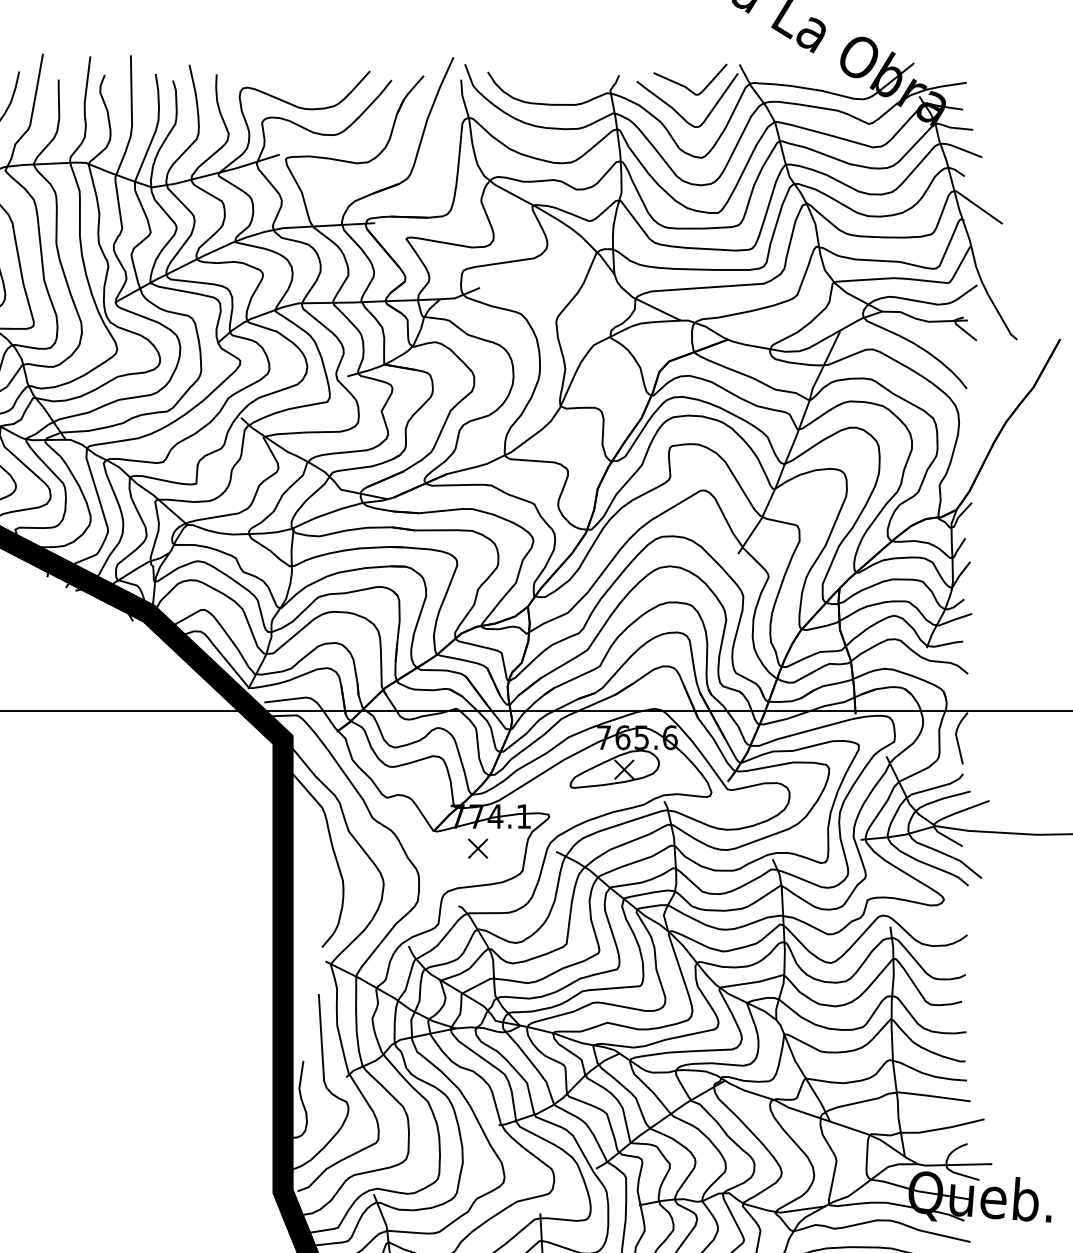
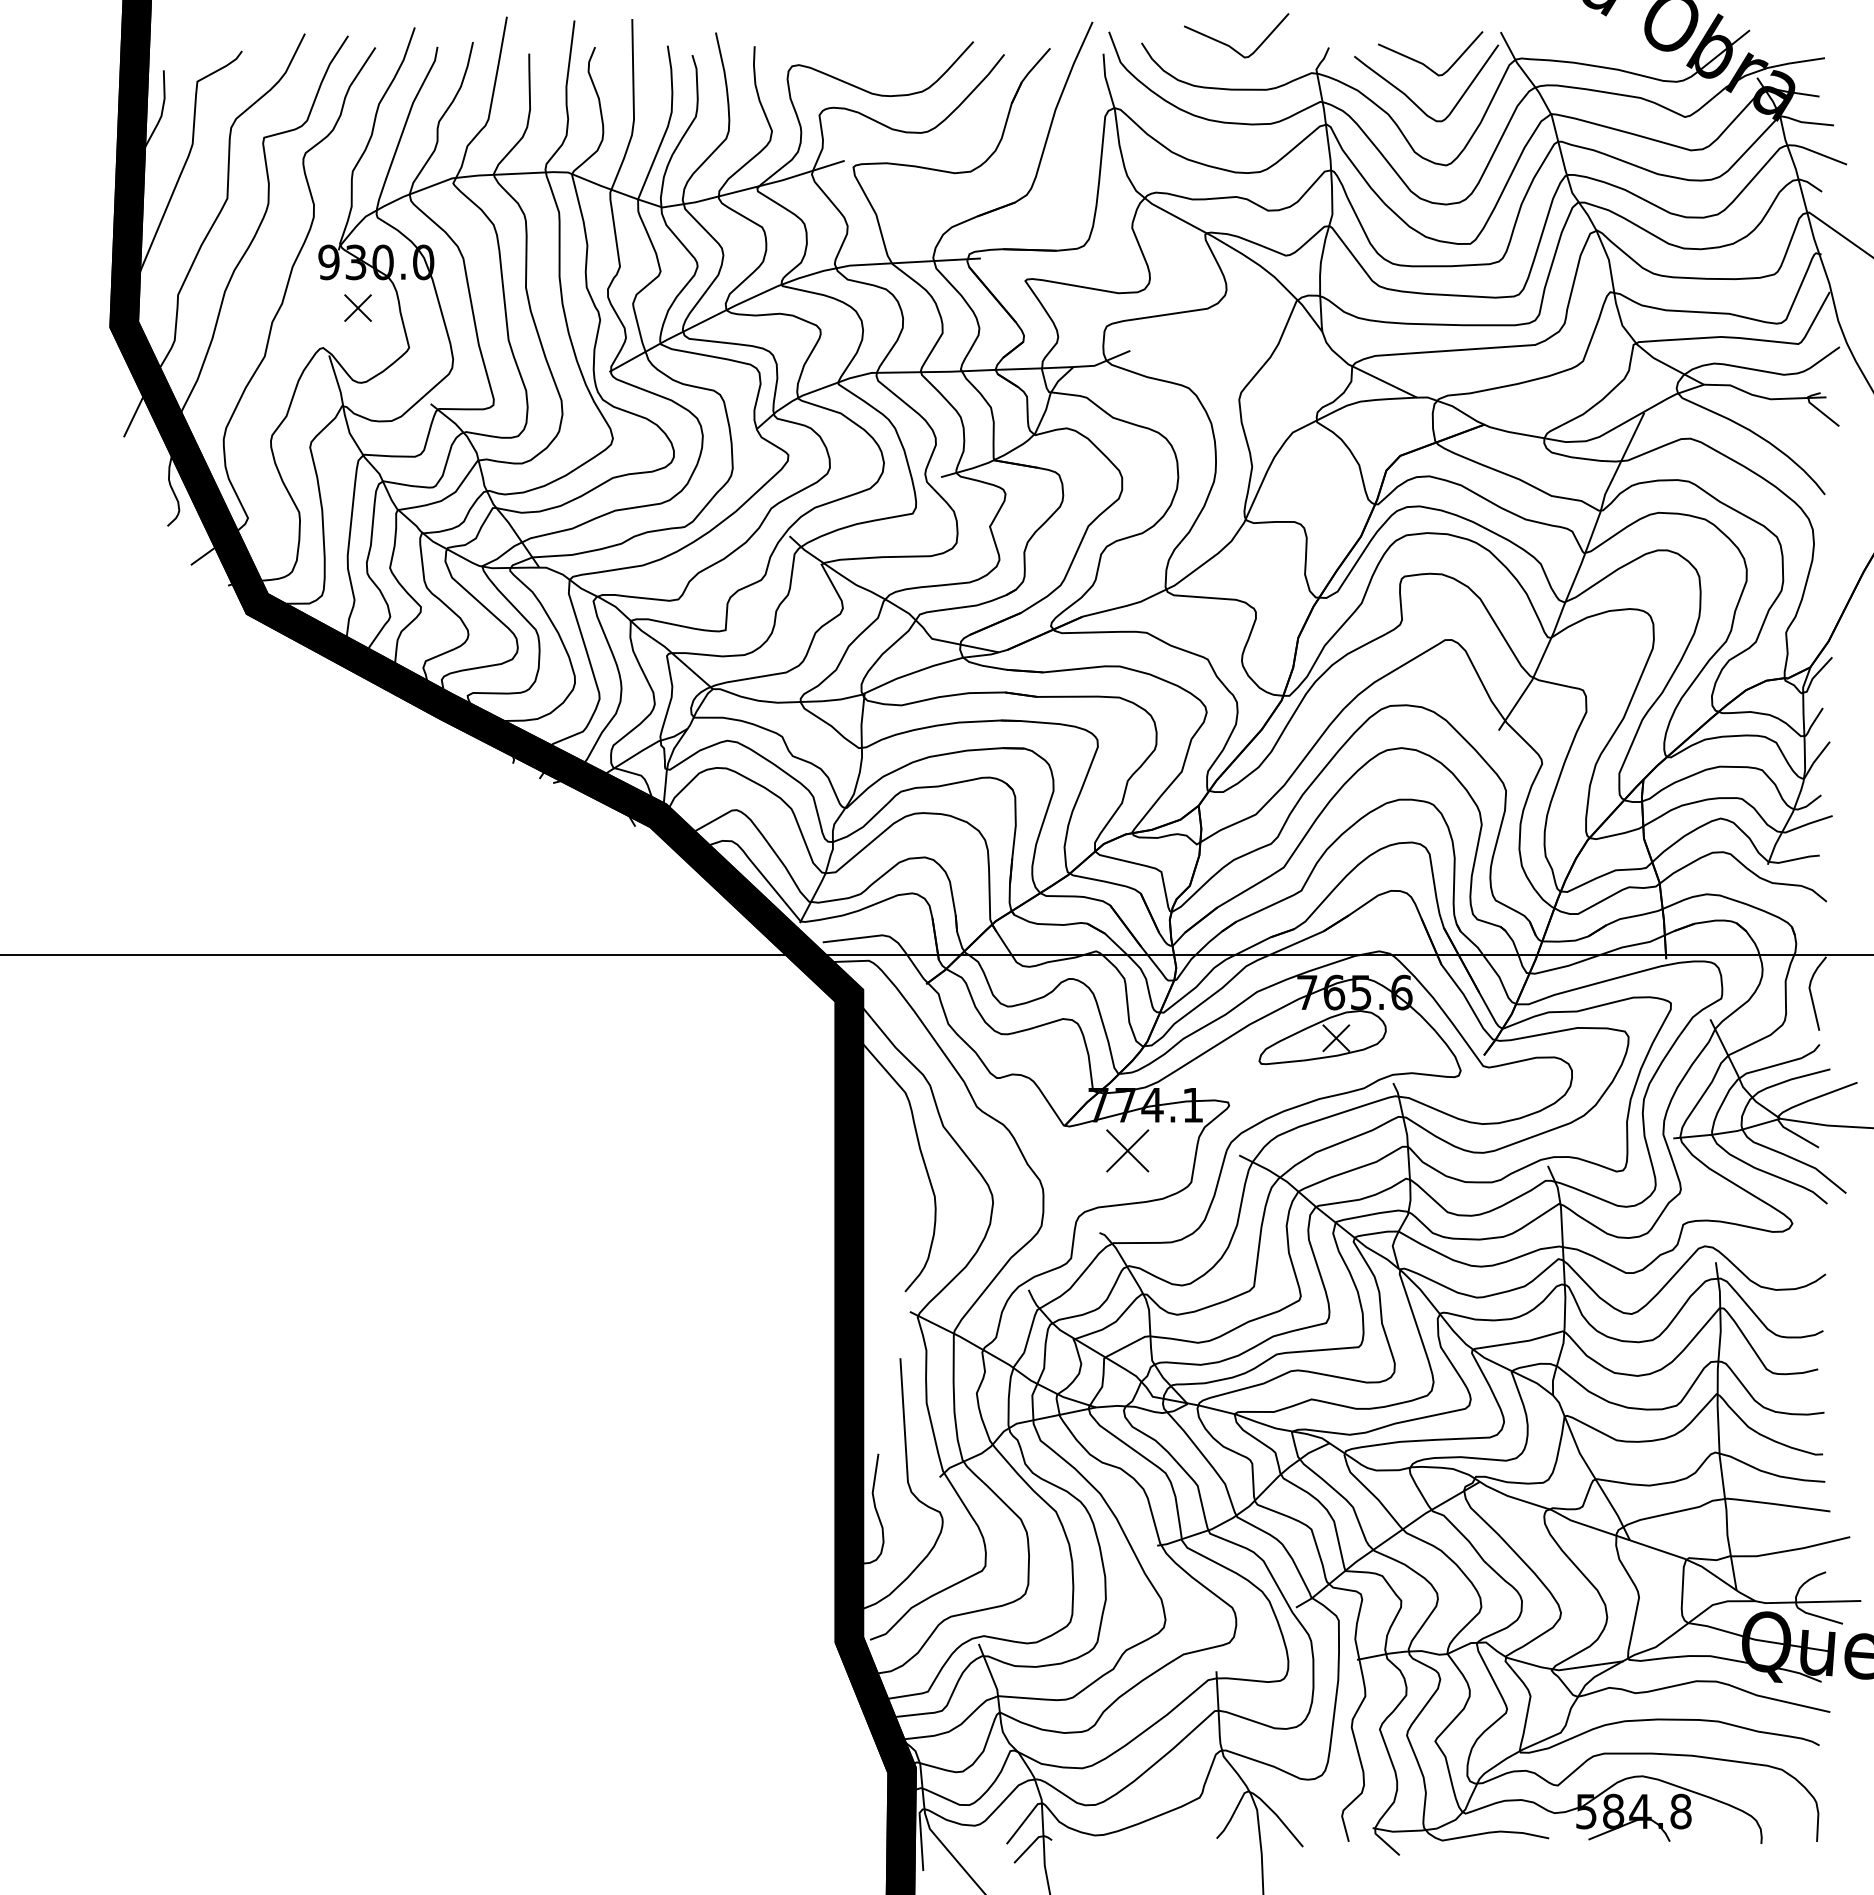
curve: (550, 73) -> (1230, 45), added
part: (477, 848) -> (1127, 1150), size x1.6

